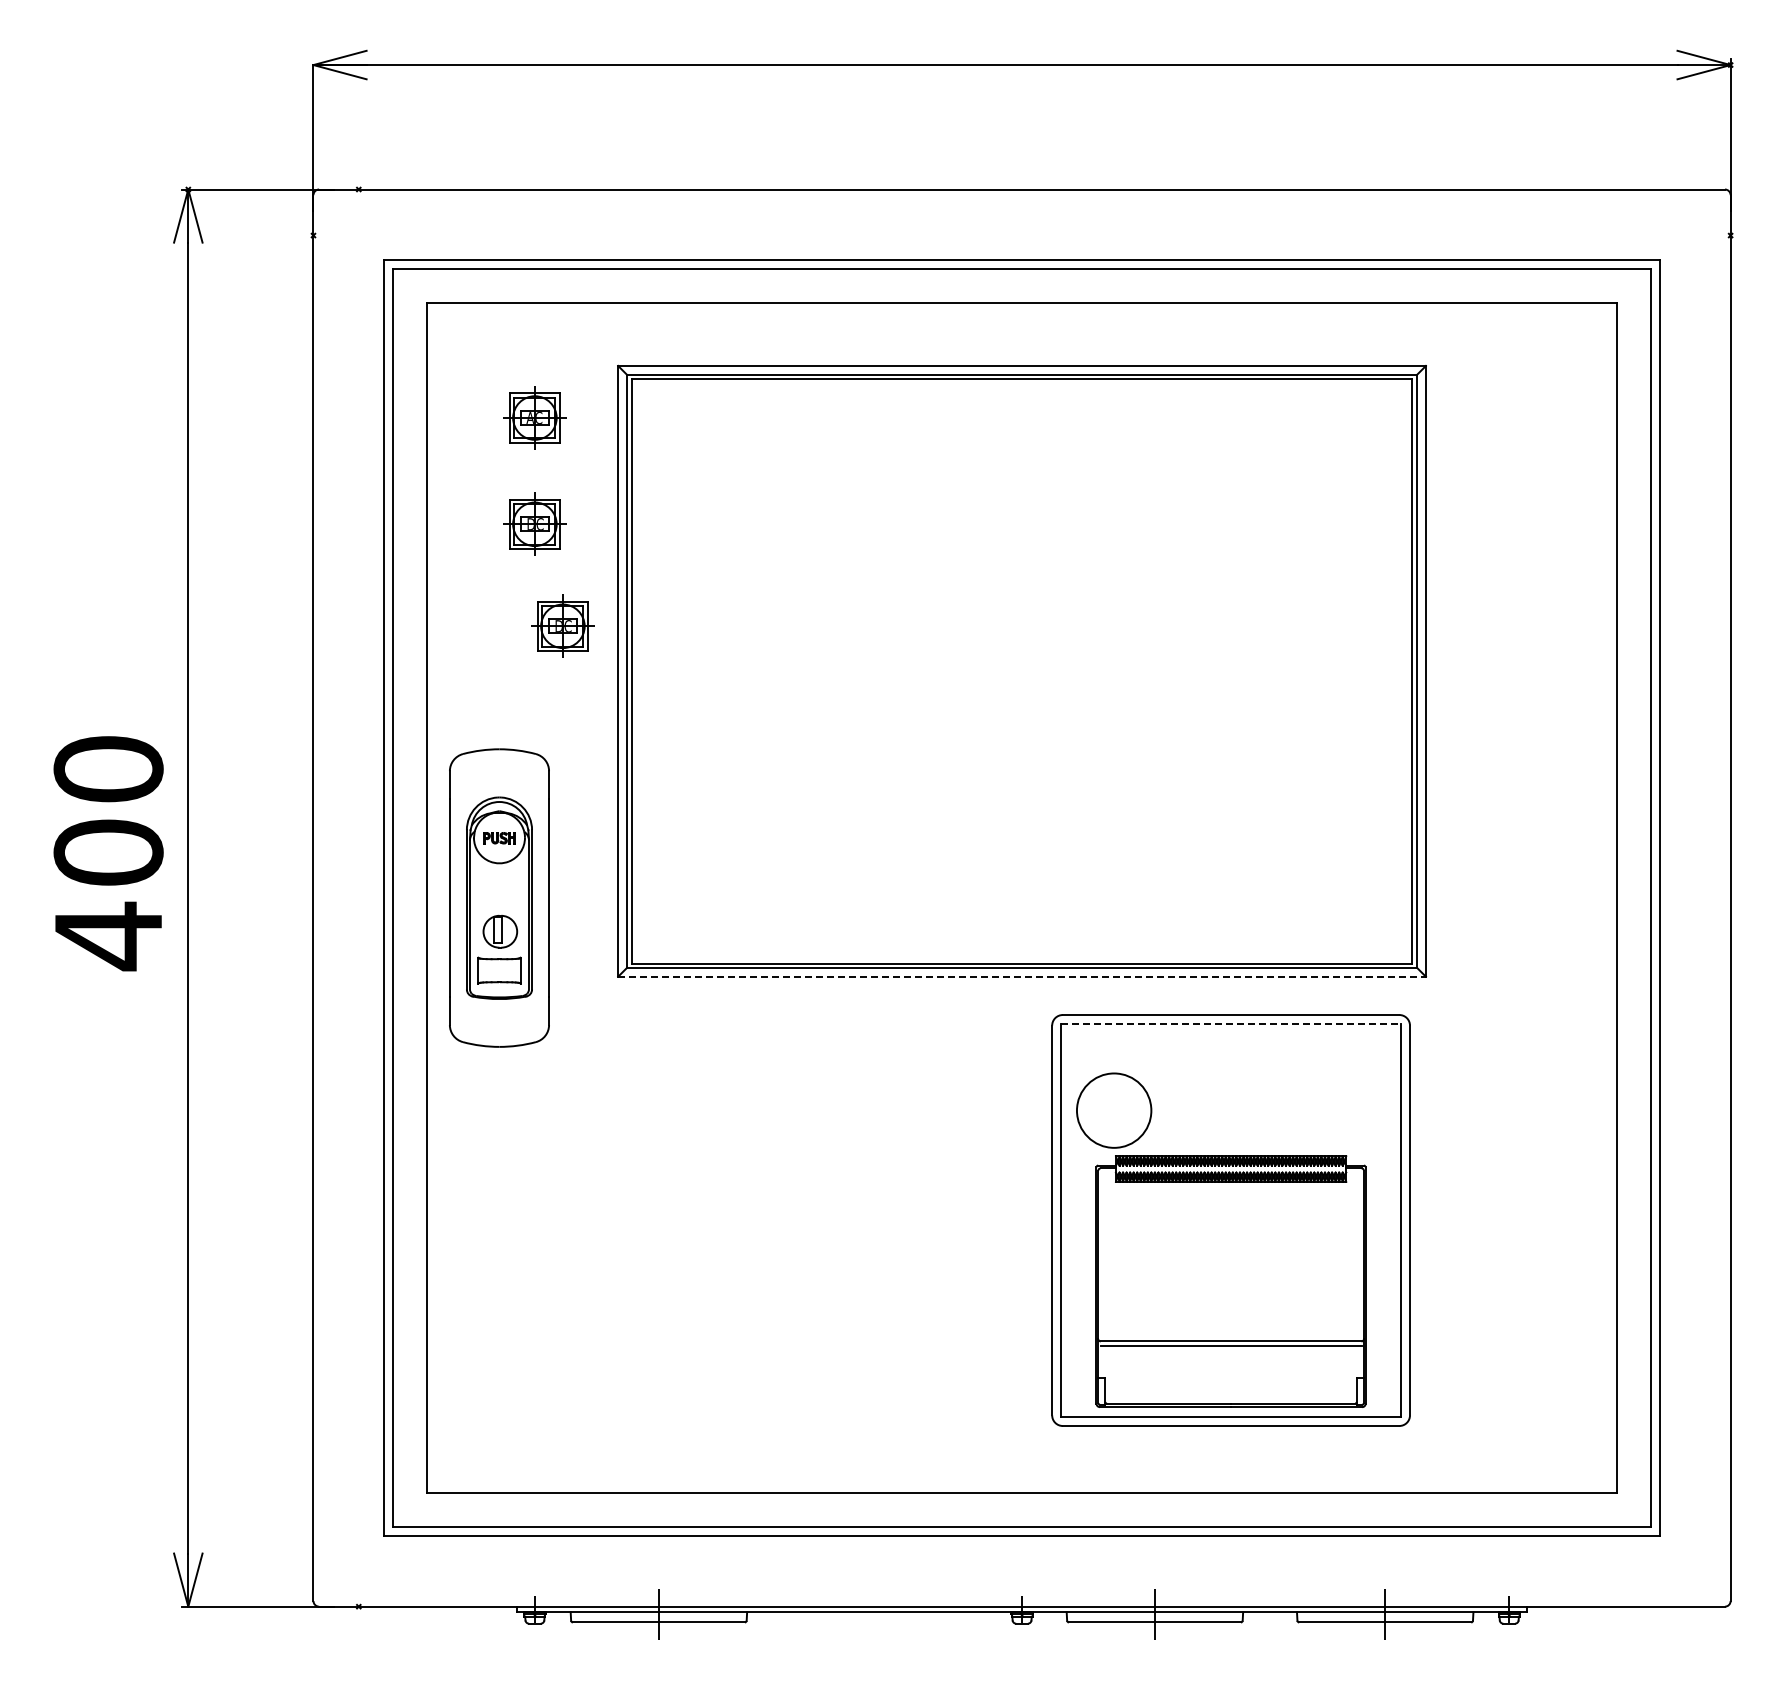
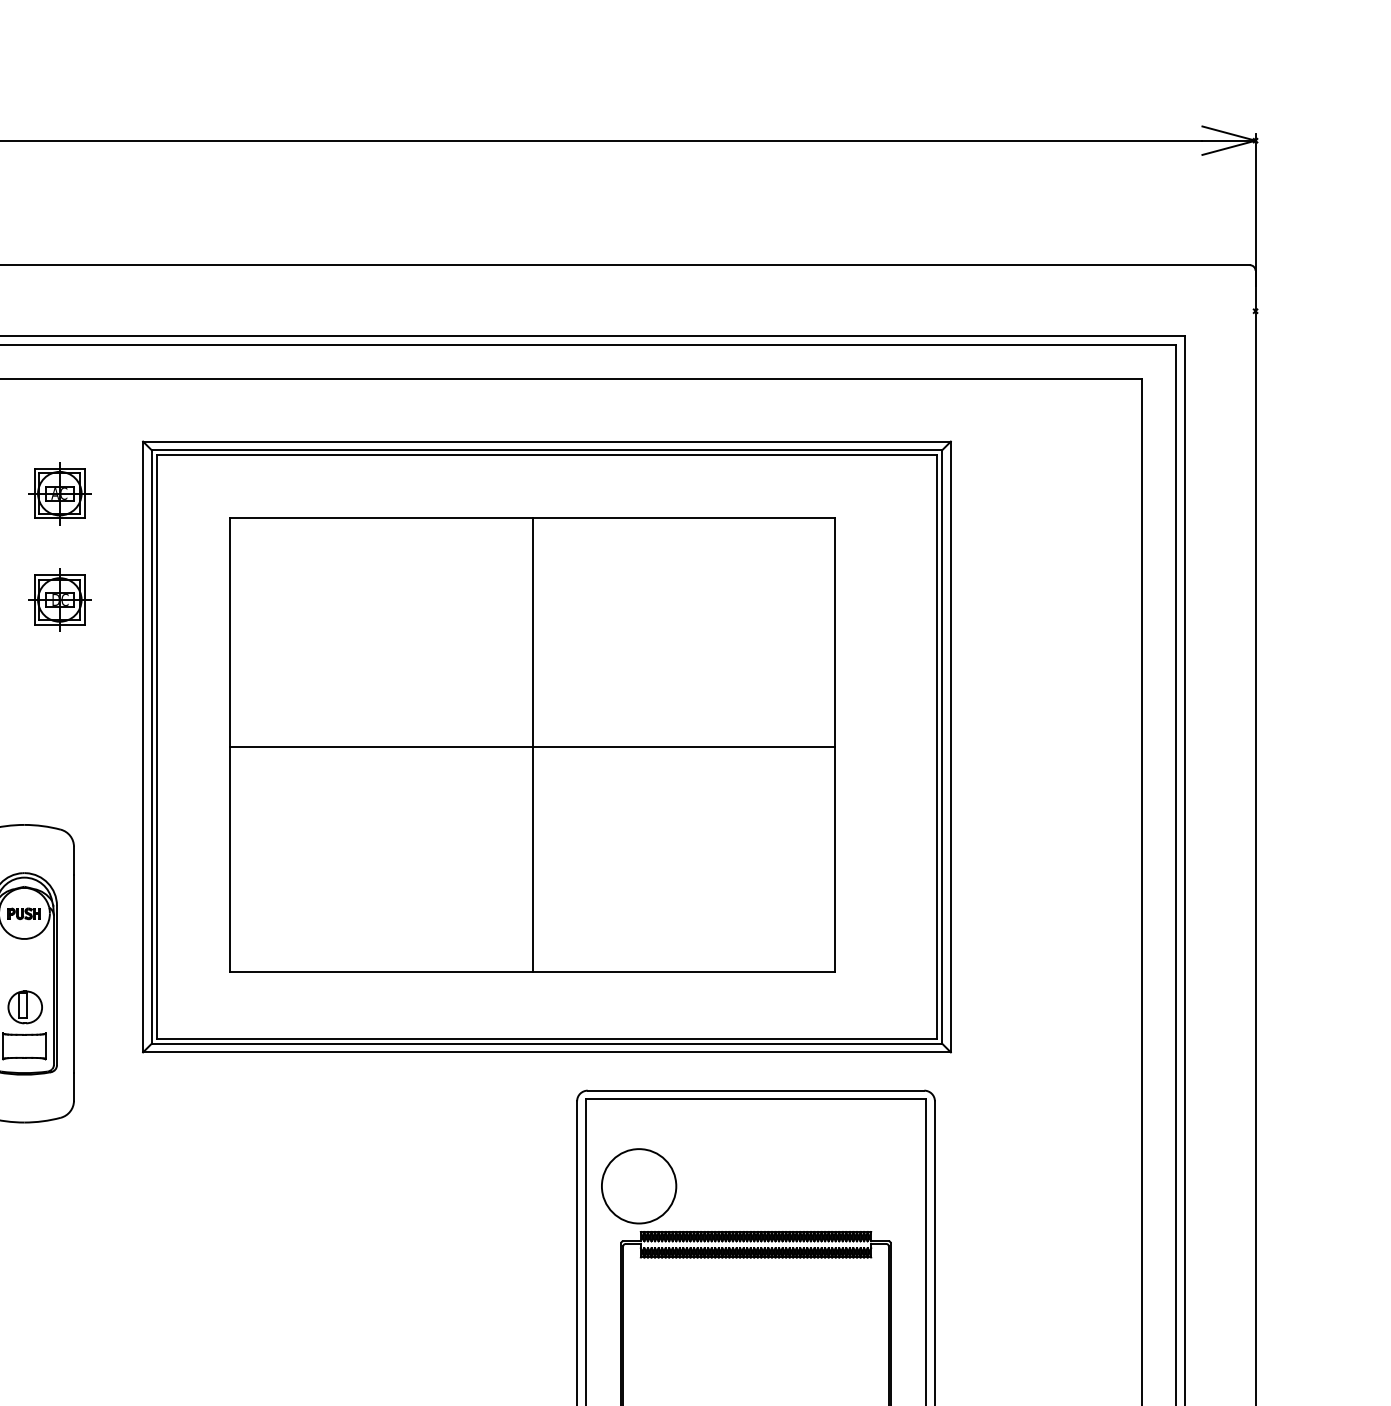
part: (562, 625) -> (87, 701), removed
part: (1007, 669) -> (532, 745), added
line: (1022, 976) -> (547, 1052), dashed -> solid
line: (1231, 1023) -> (756, 1099), dashed -> solid

